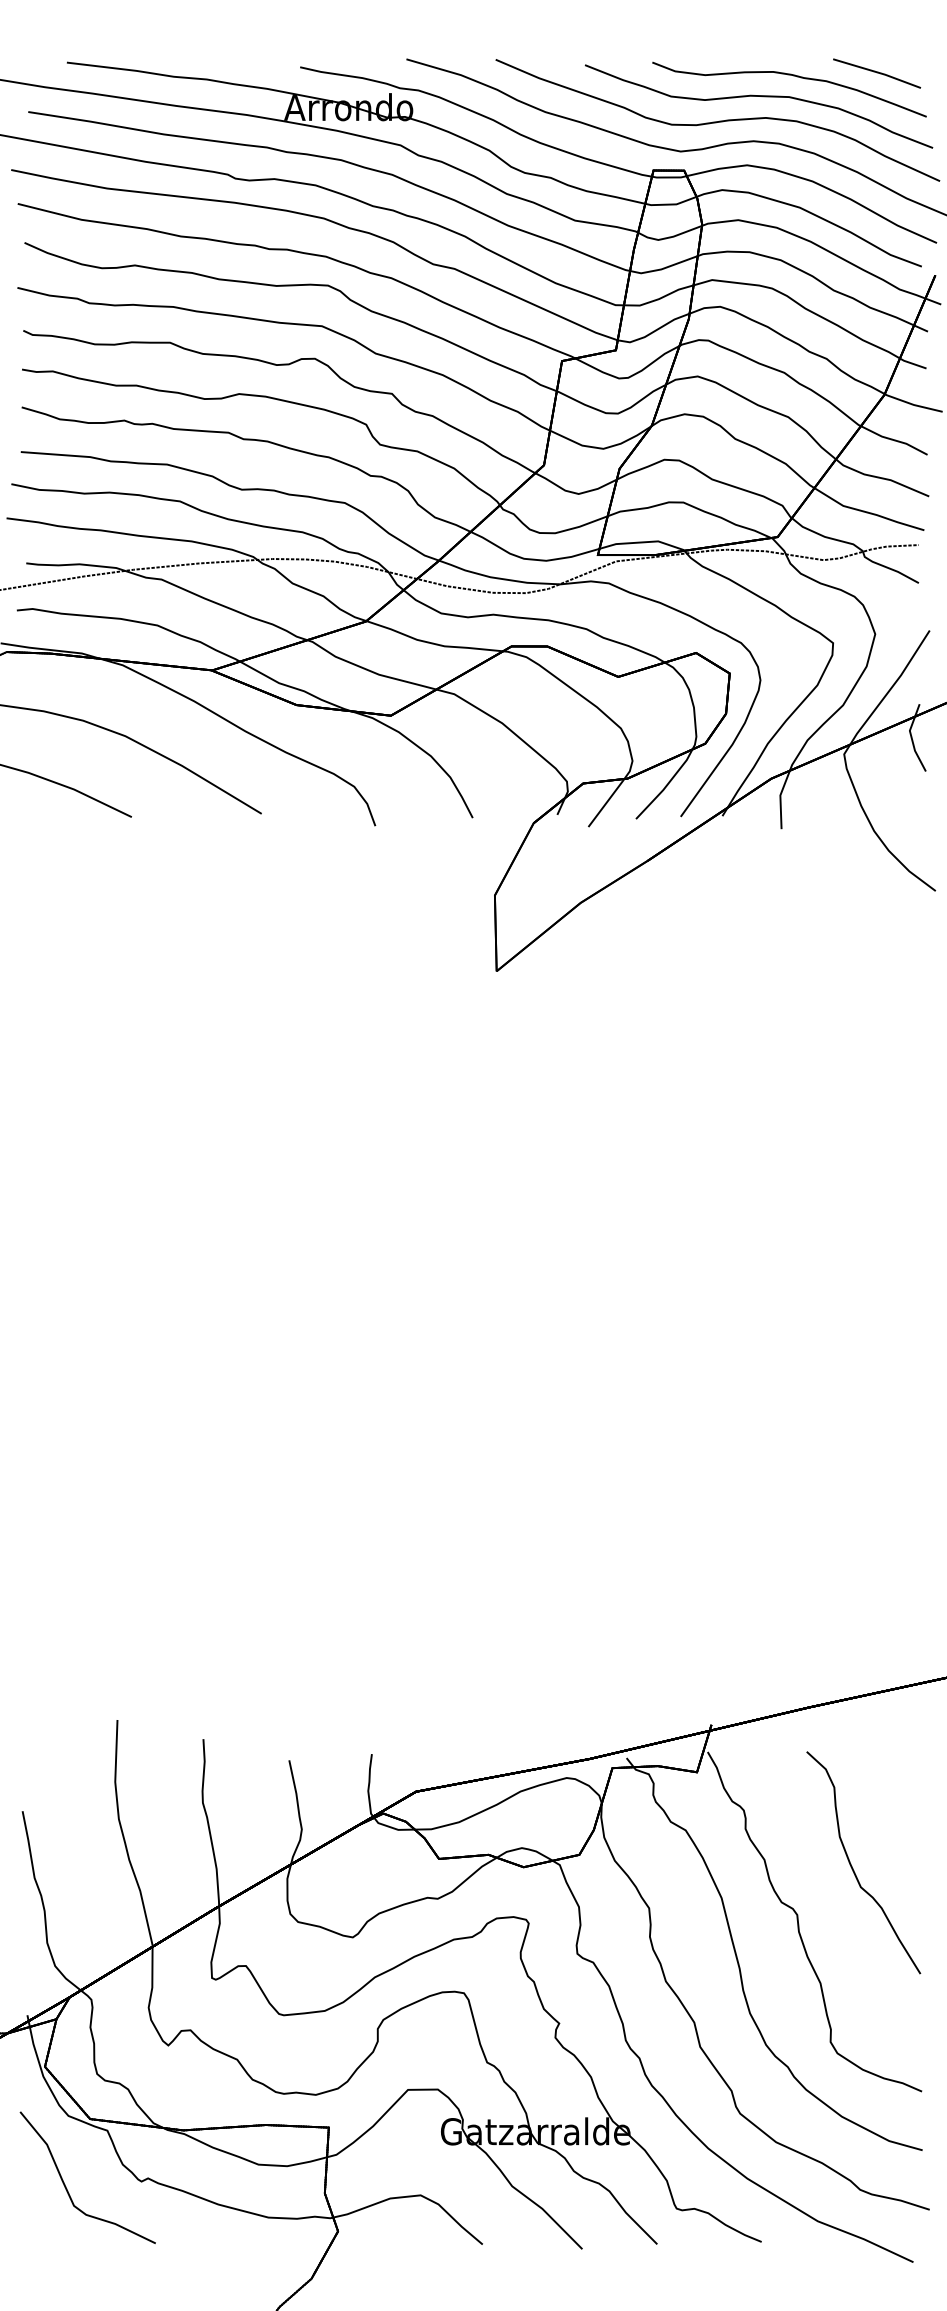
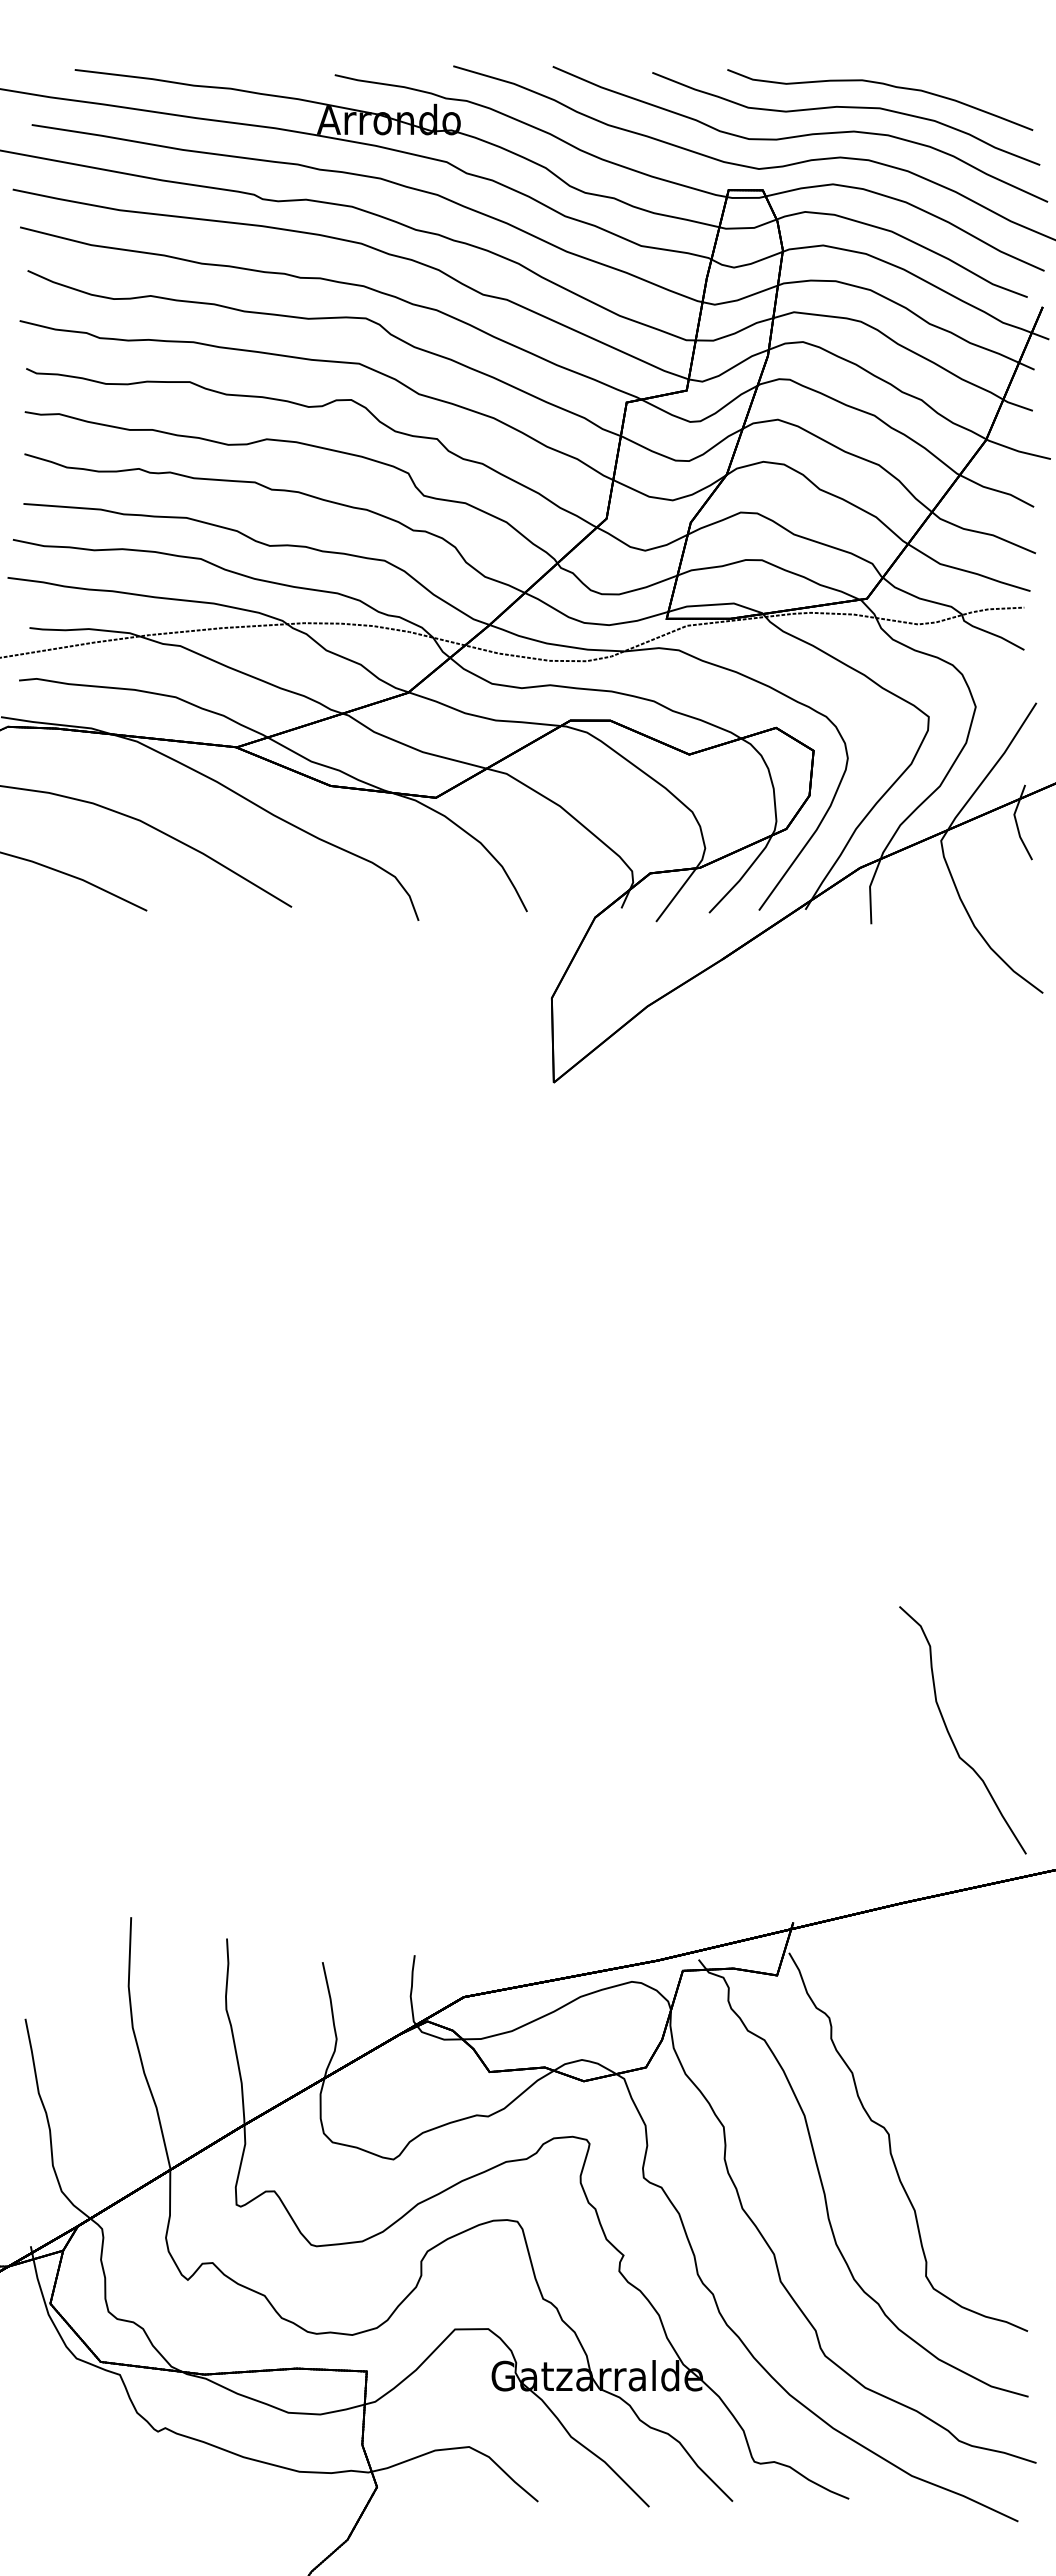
part: (876, 73) -> (977, 81), removed
curve: (853, 1868) -> (951, 1736), moved
curve: (66, 2186) -> (74, 2437), removed

